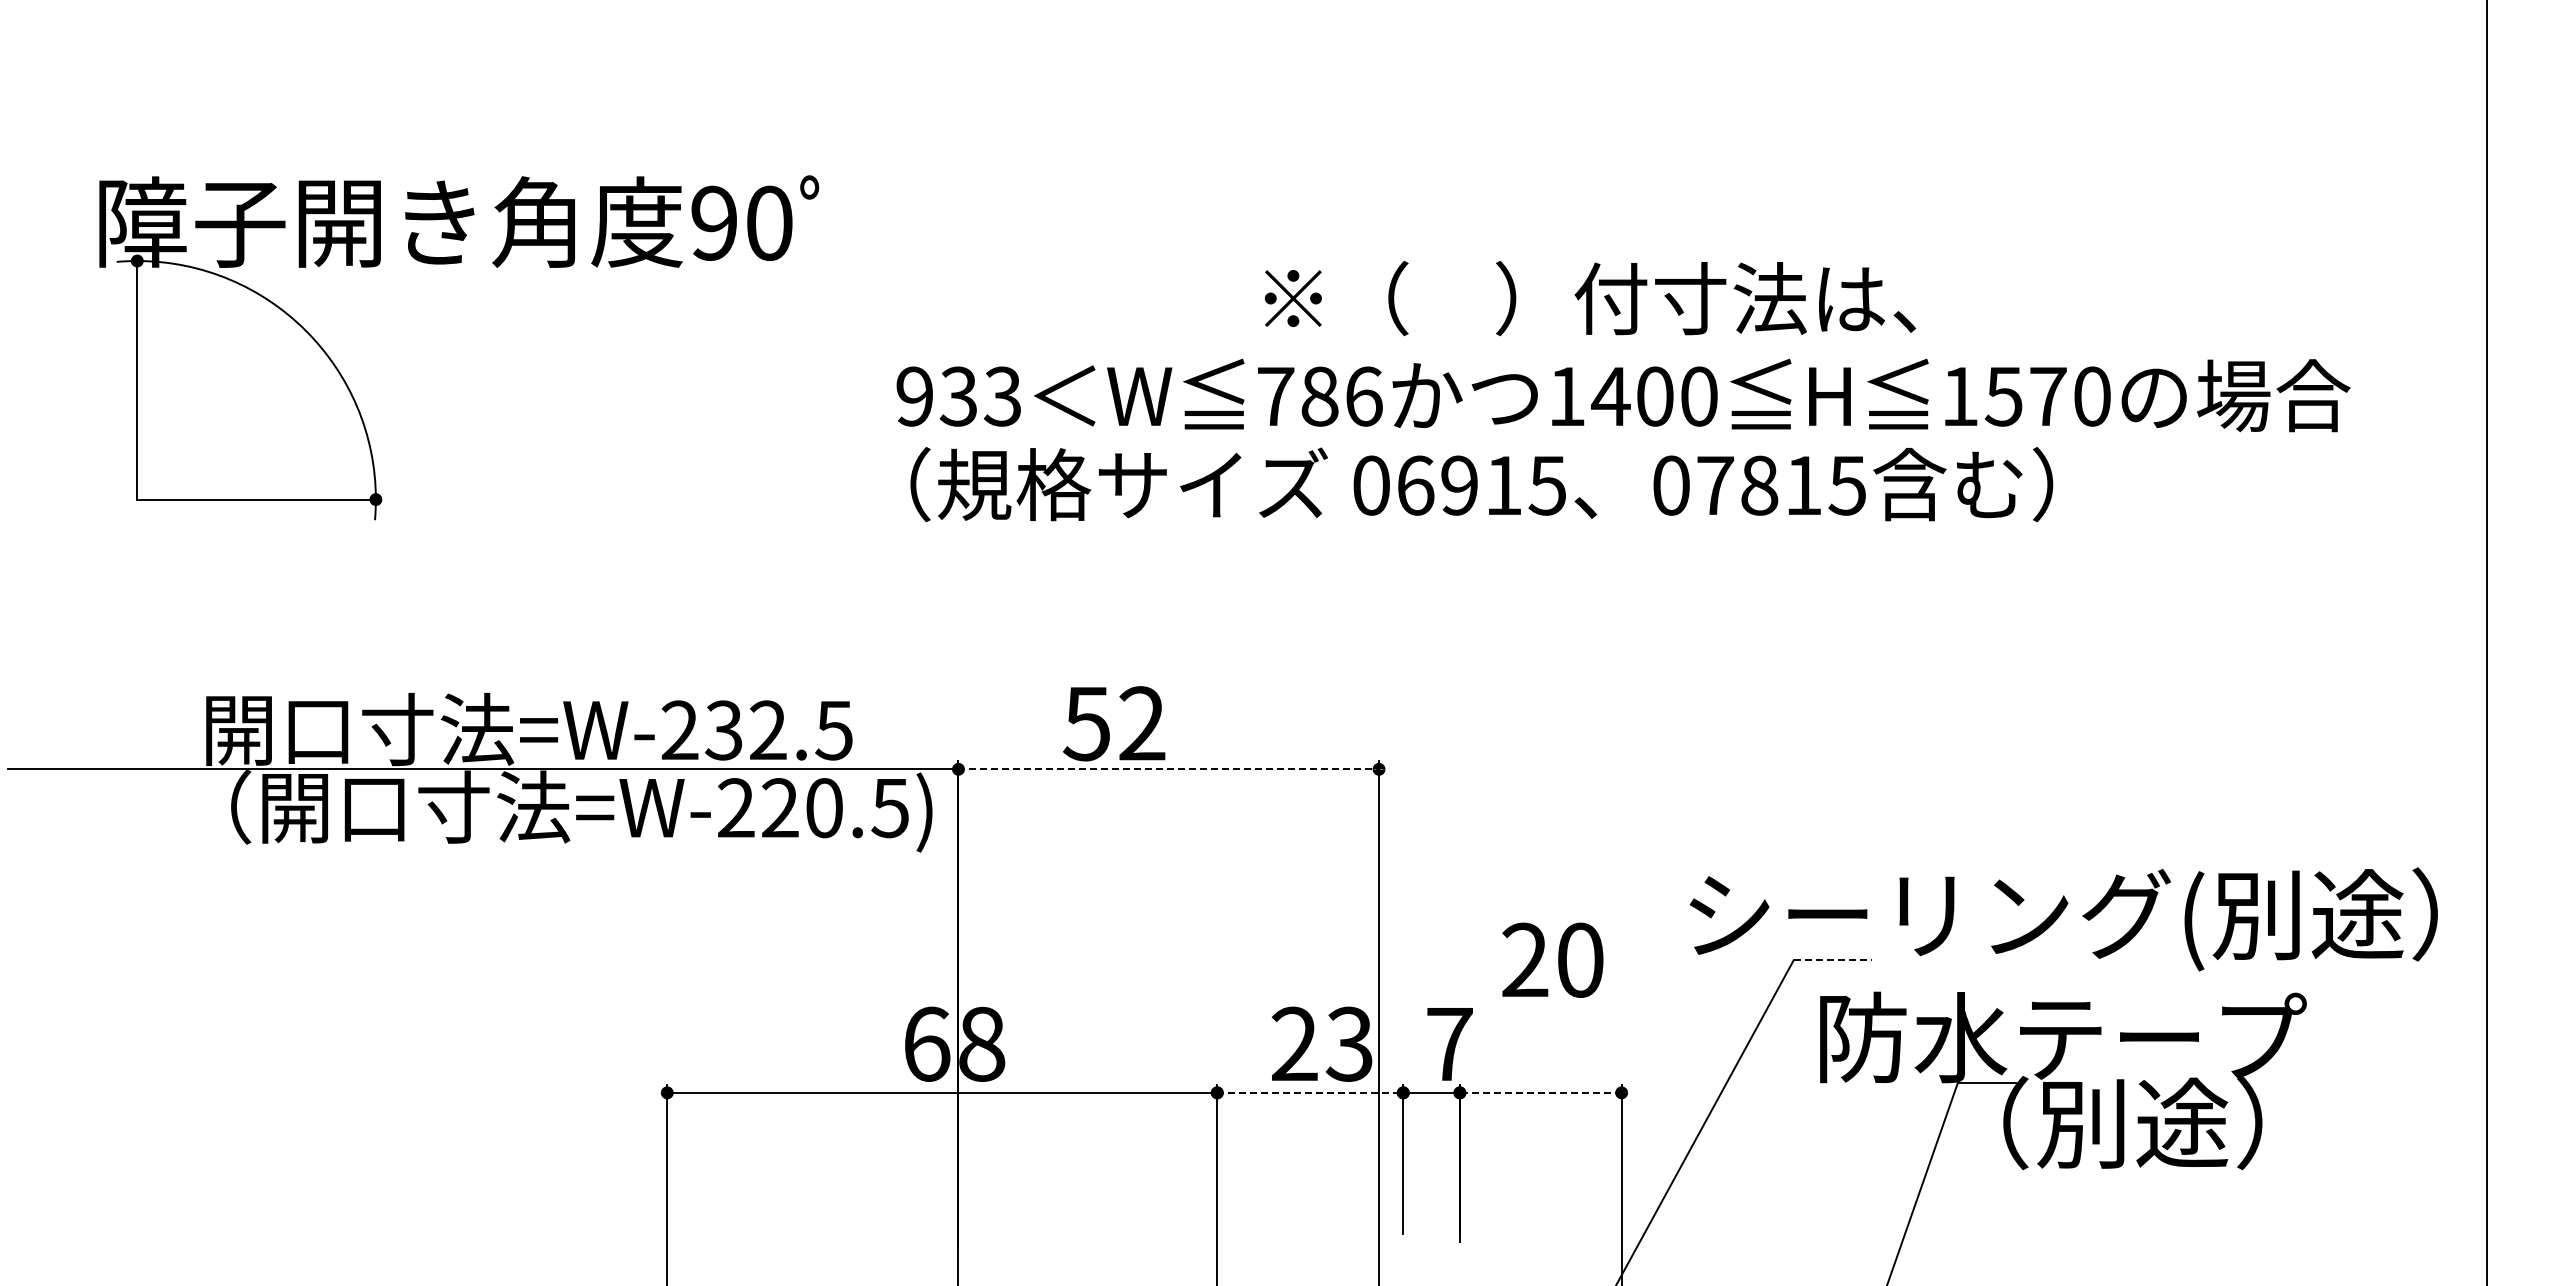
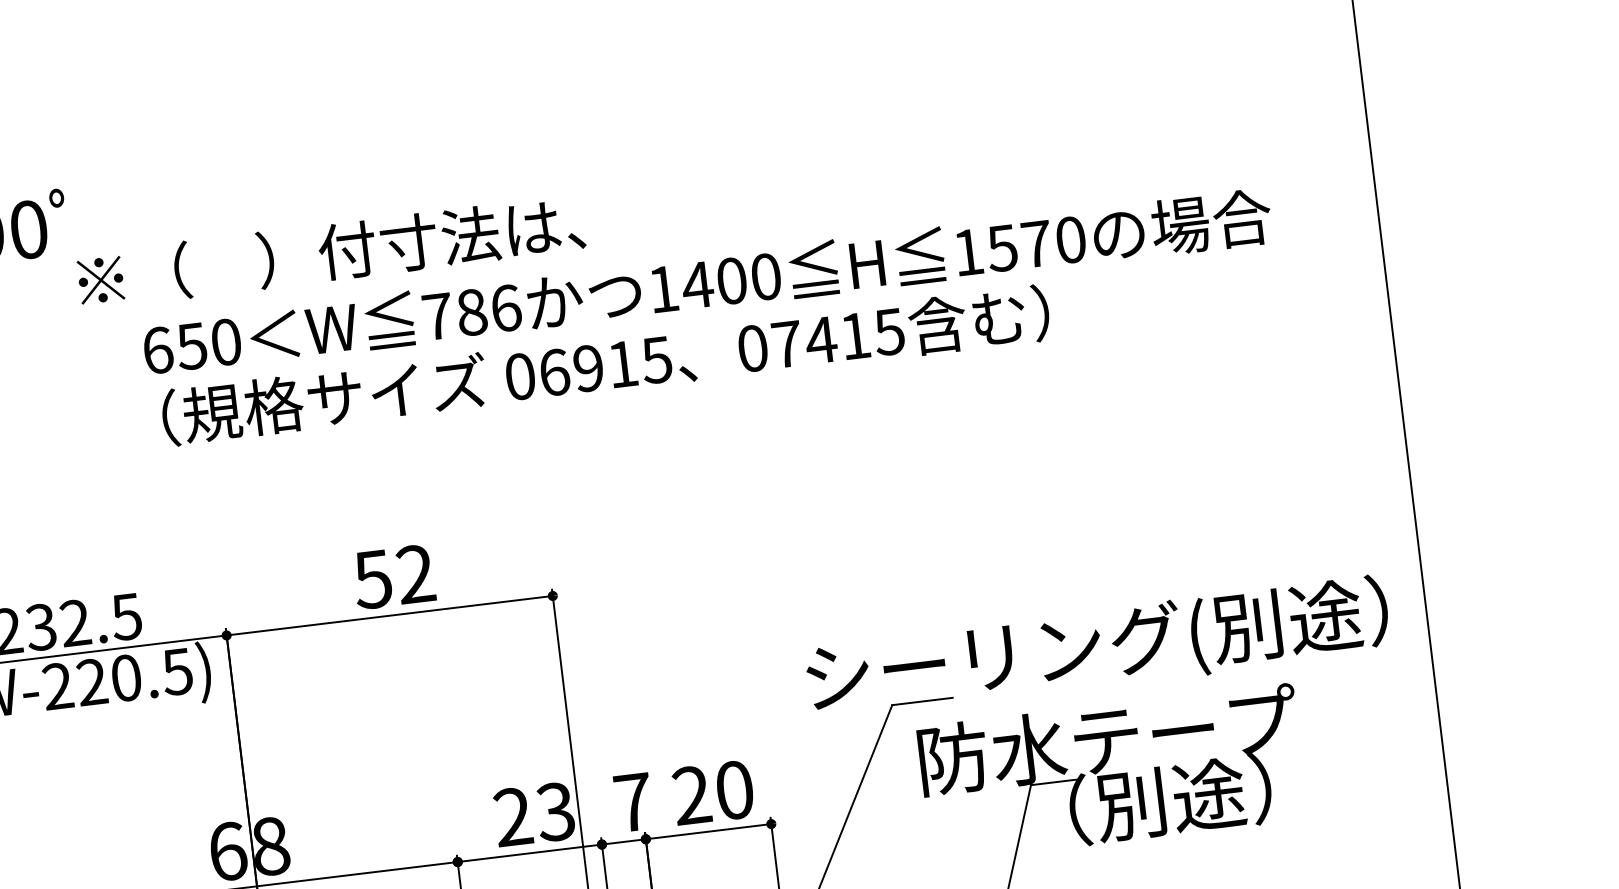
text: (1590, 298) -> (331, 252), moved
text: (958, 396) -> (191, 346), 933 -> 650
text: (1759, 485) -> (821, 340), 07815 -> 07415
text: (1114, 723) -> (394, 576), moved
line: (1169, 769) -> (390, 615), dashed -> solid
text: (1552, 959) -> (713, 792), moved
line: (1832, 960) -> (922, 701), dashed -> solid
line: (1310, 1092) -> (529, 853), dashed -> solid
line: (1540, 1092) -> (708, 831), dashed -> solid

